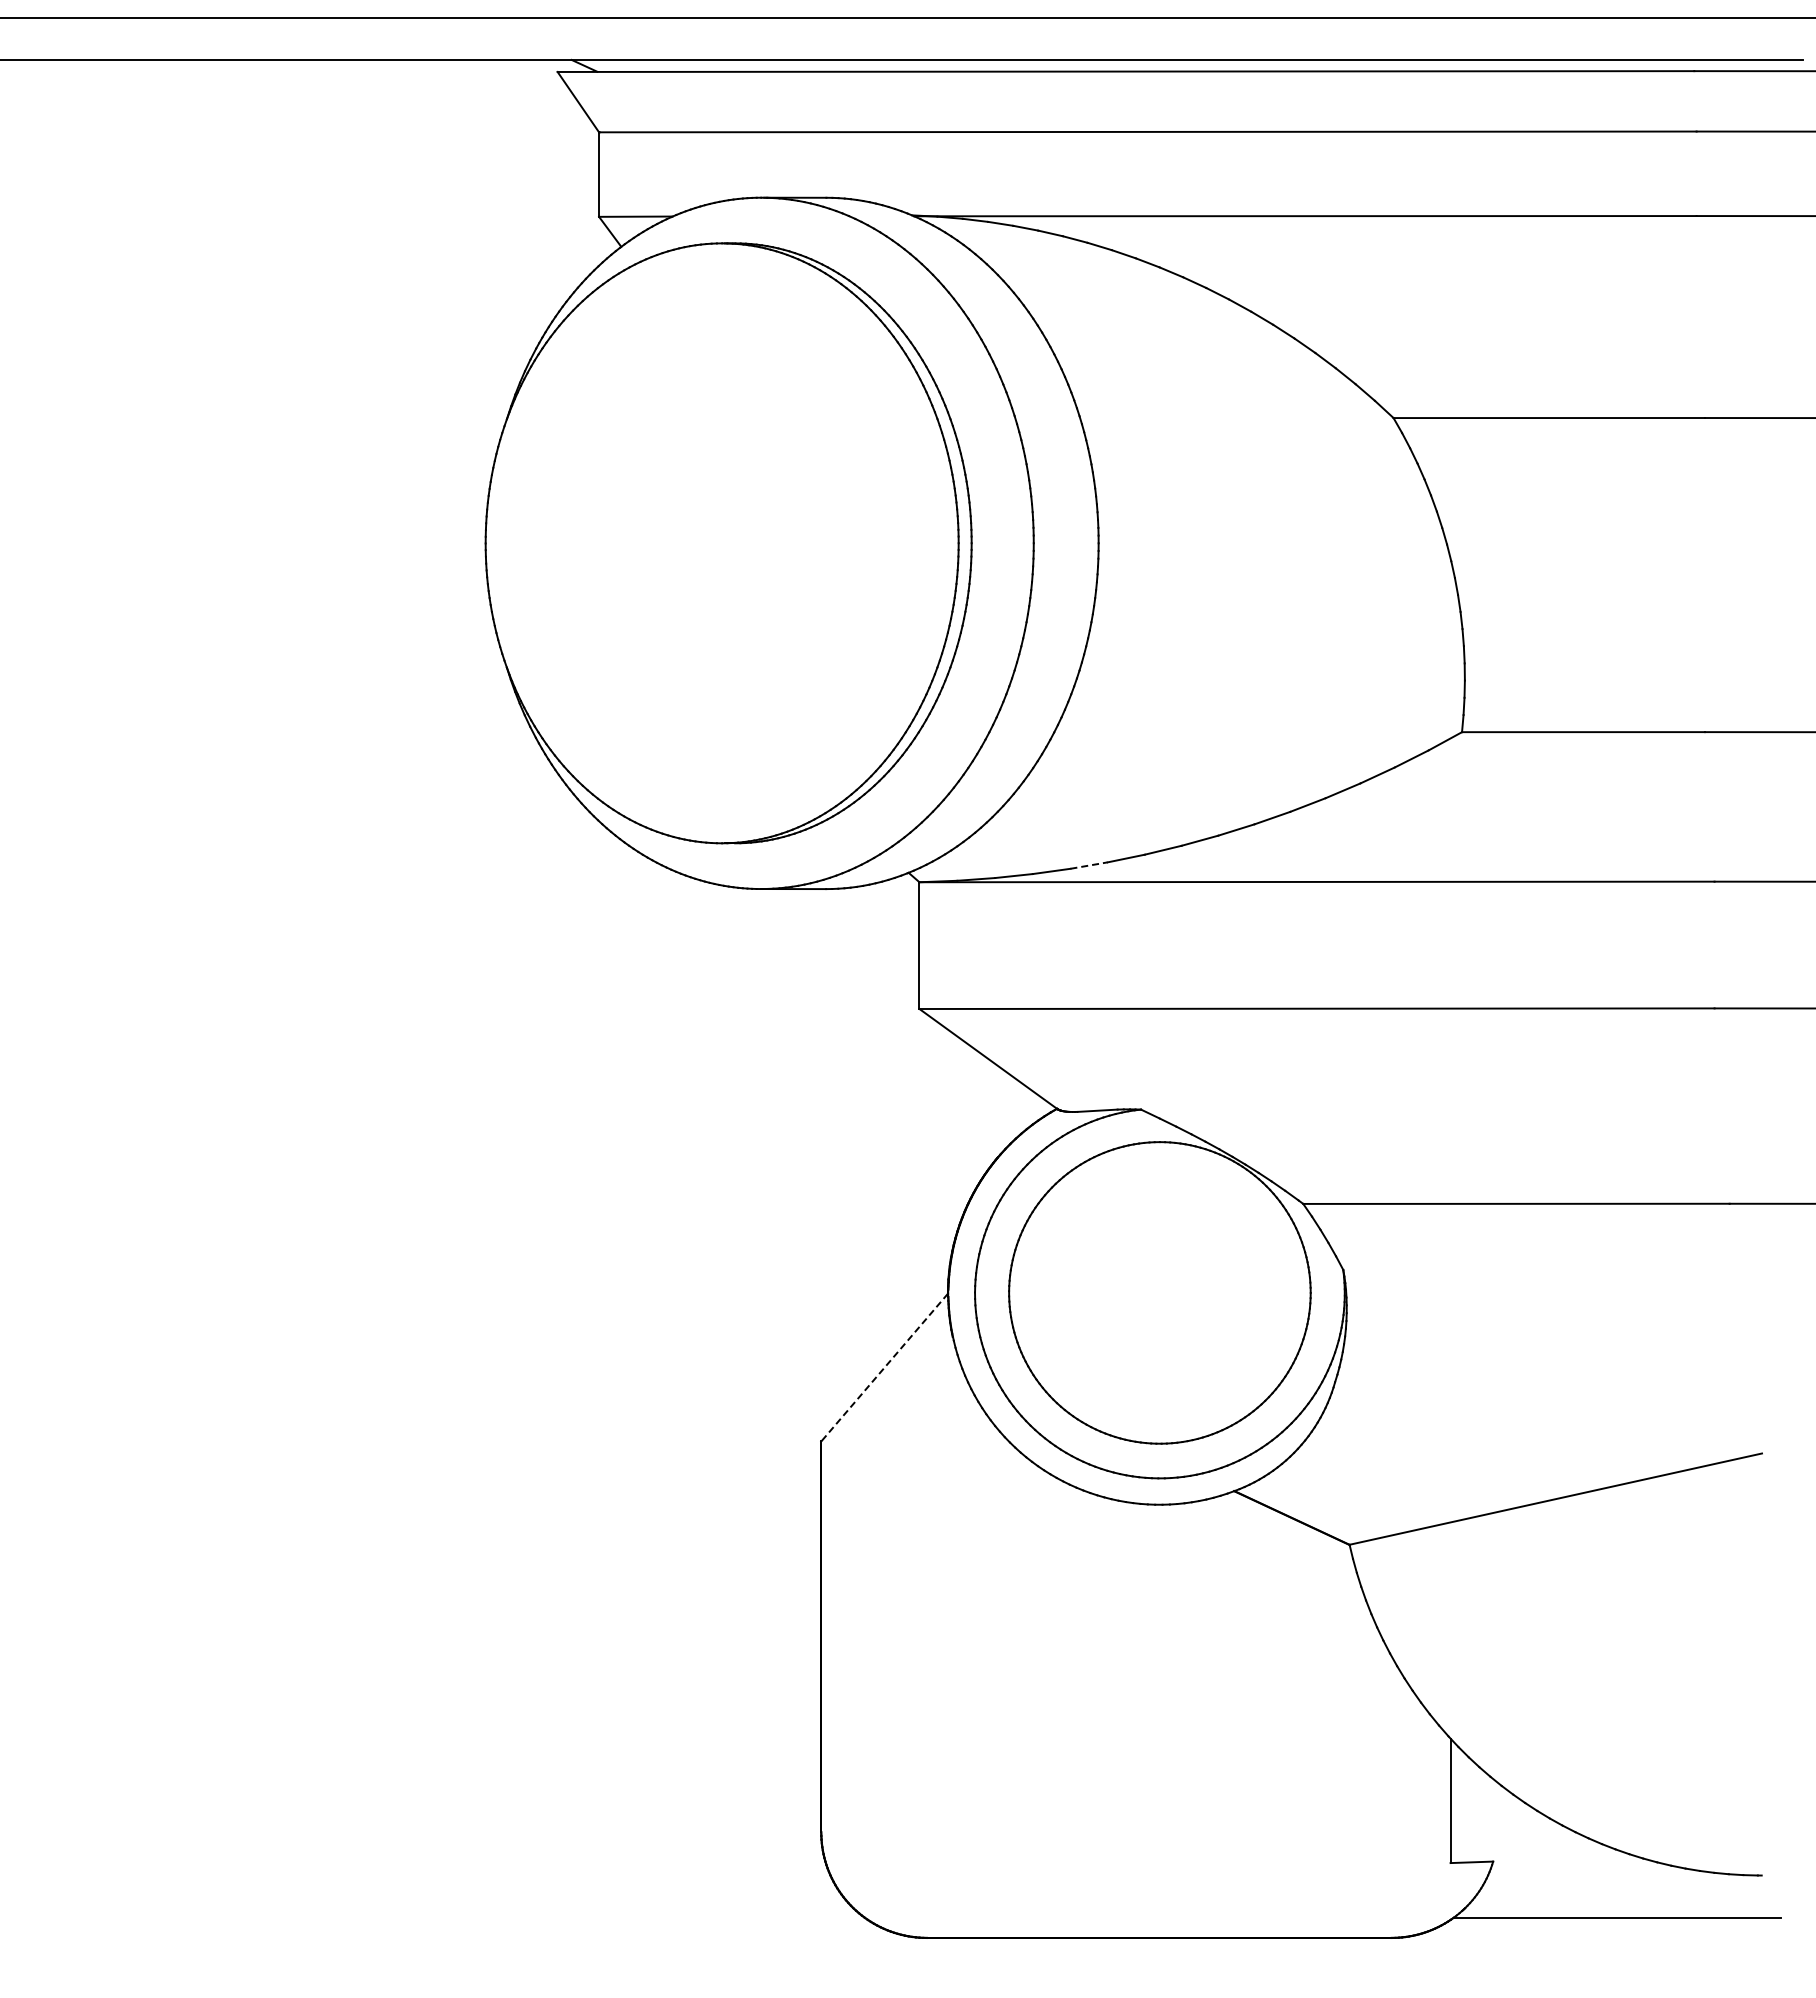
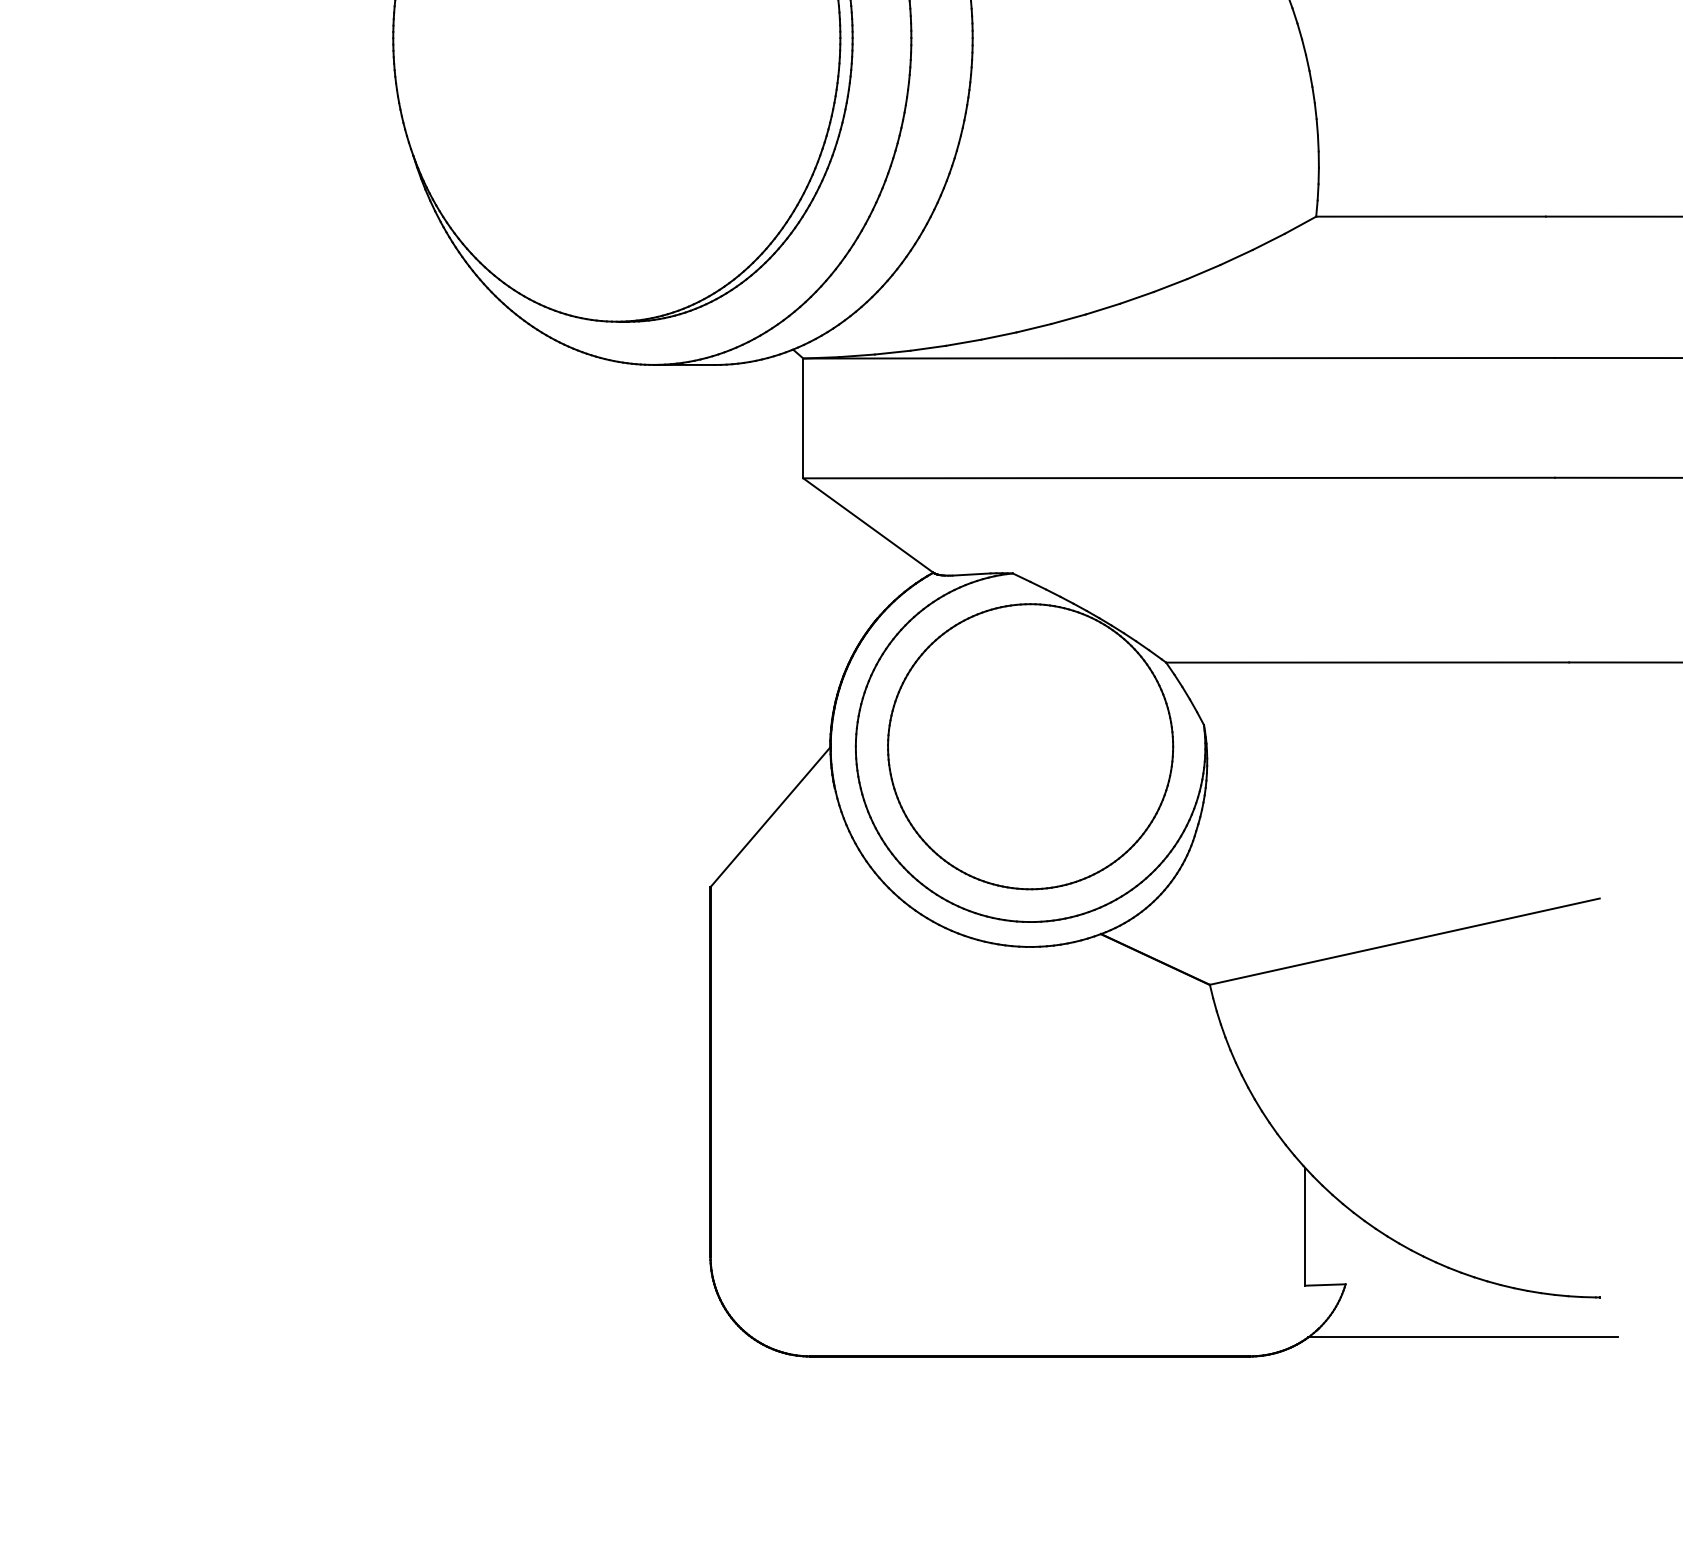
line: (1089, 865) -> (964, 342), dashed -> solid
line: (884, 1367) -> (770, 817), dashed -> solid

